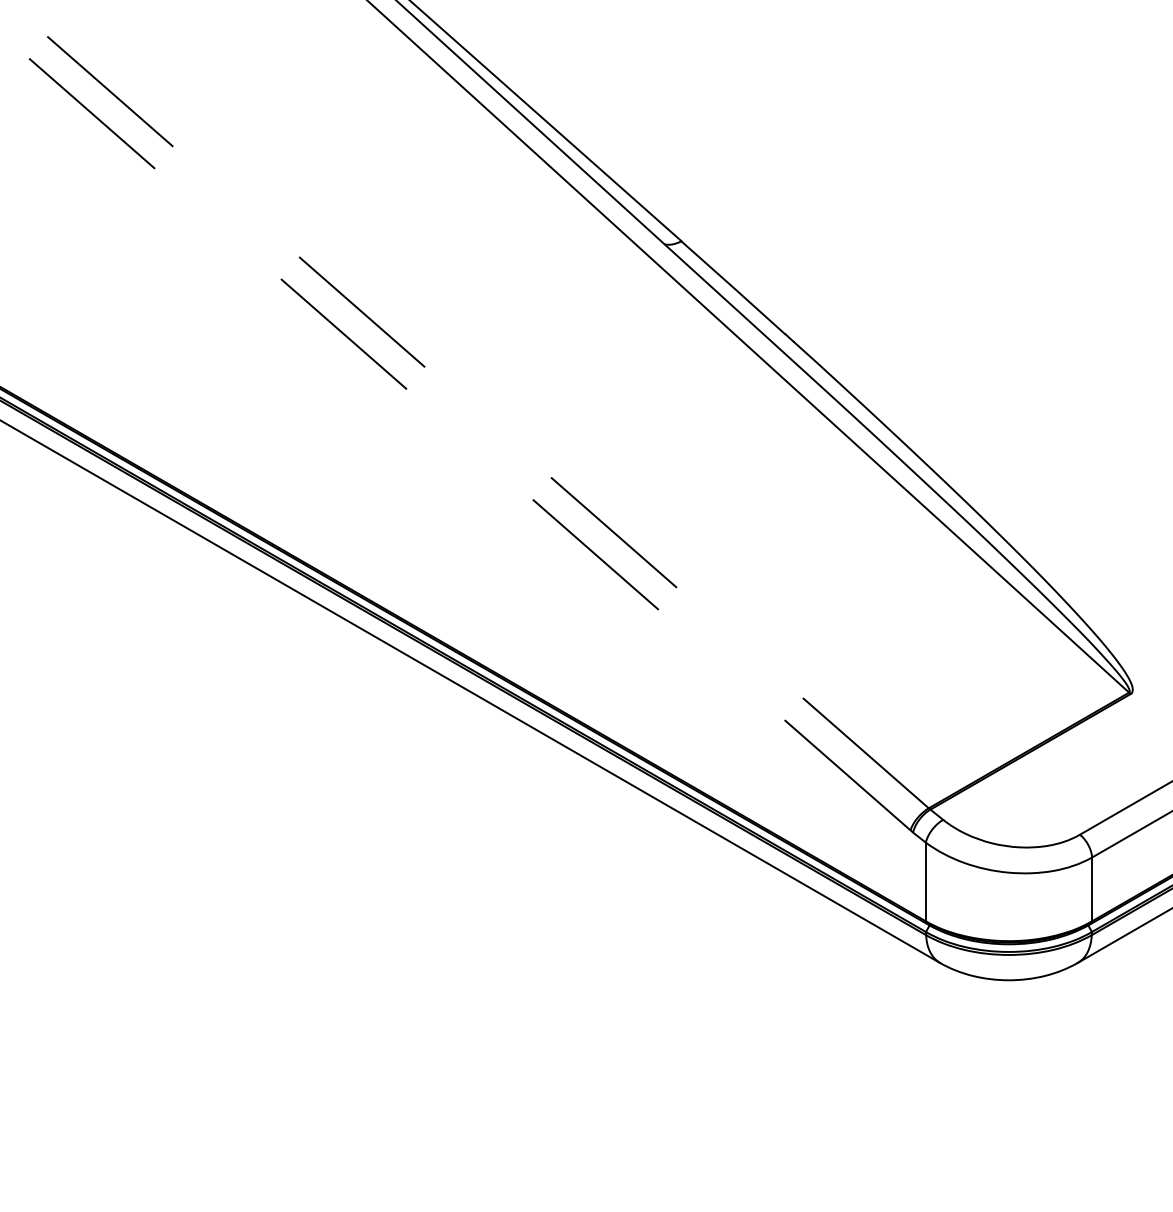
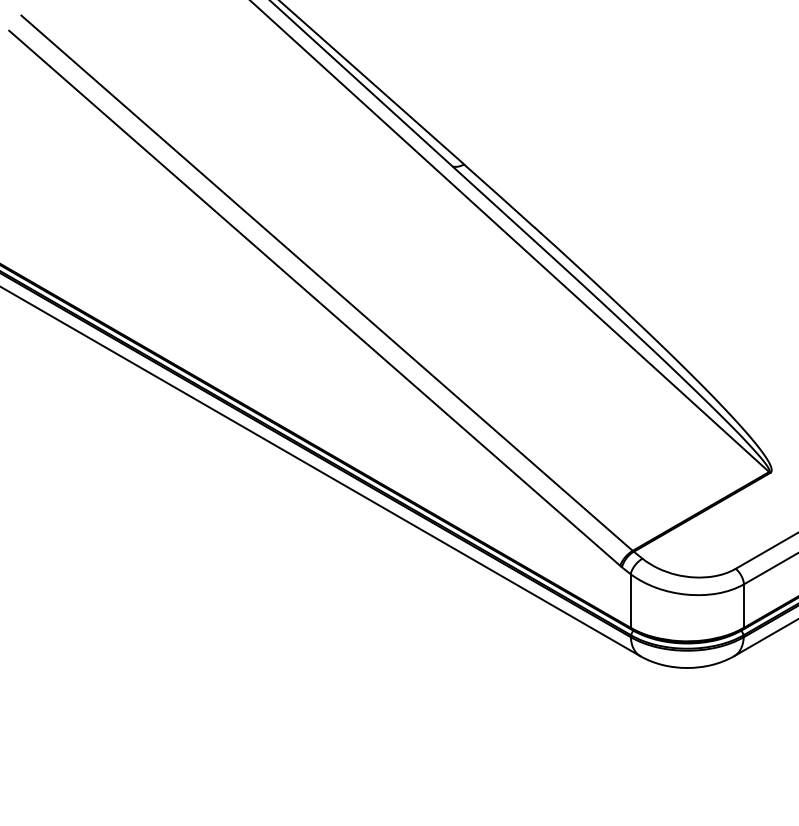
line: (479, 414) -> (326, 282), dashed -> solid
line: (461, 436) -> (314, 297), dashed -> solid

